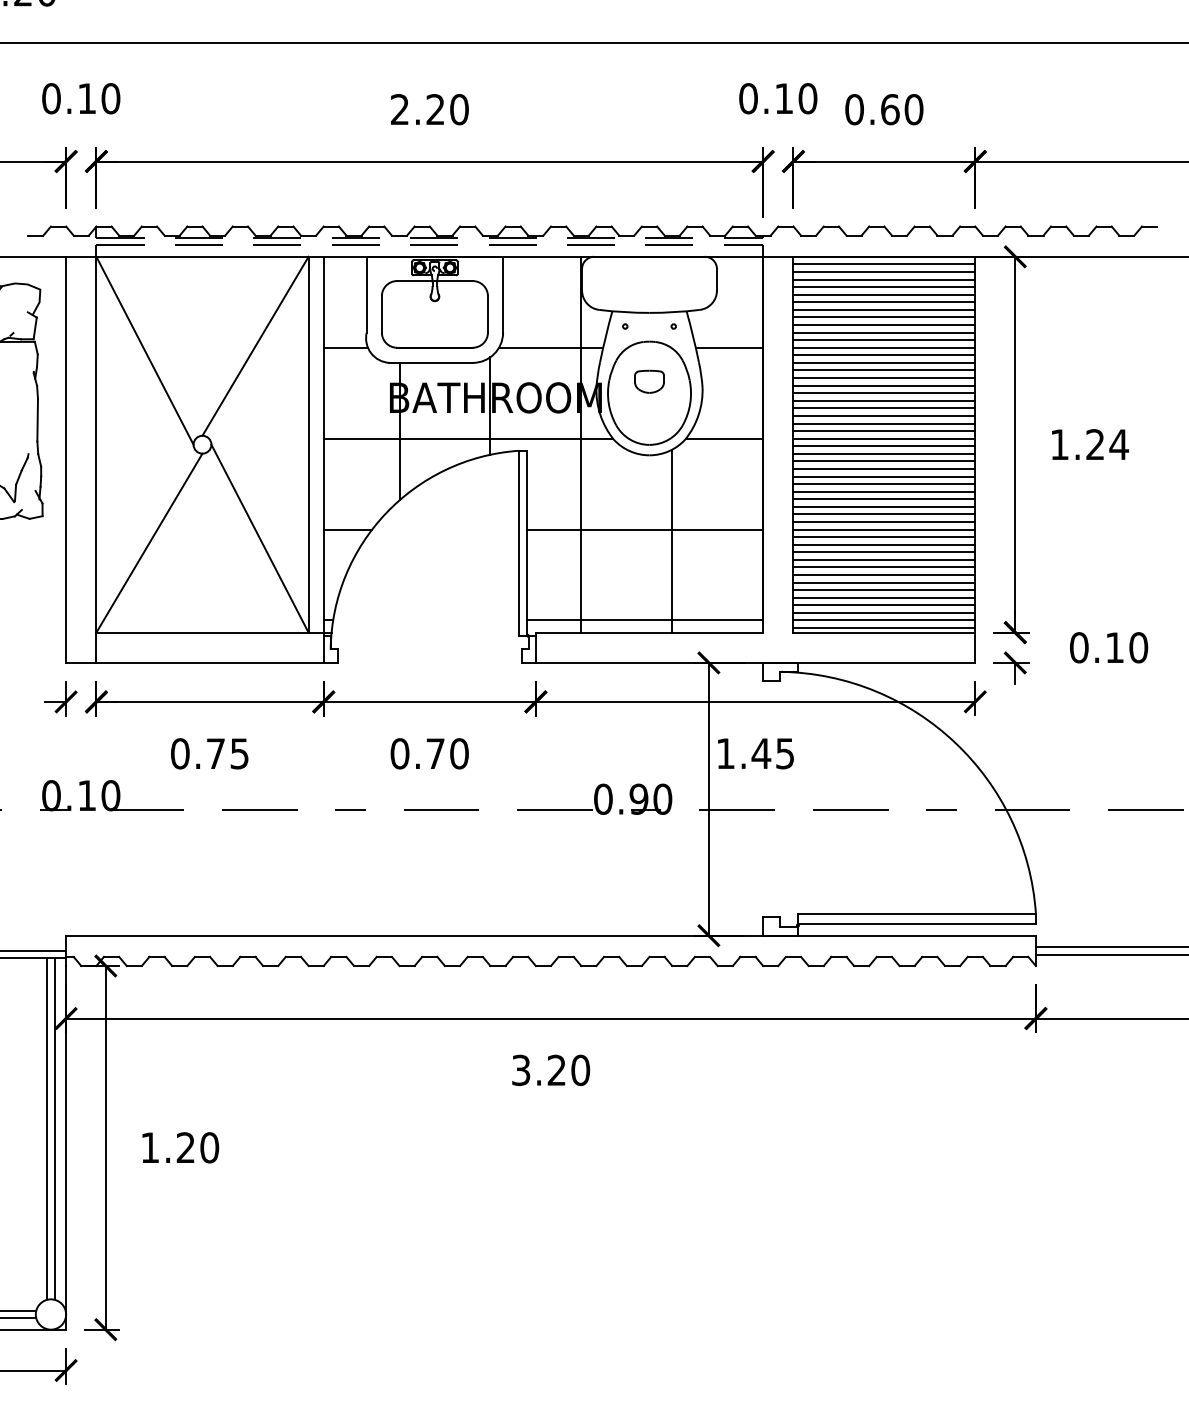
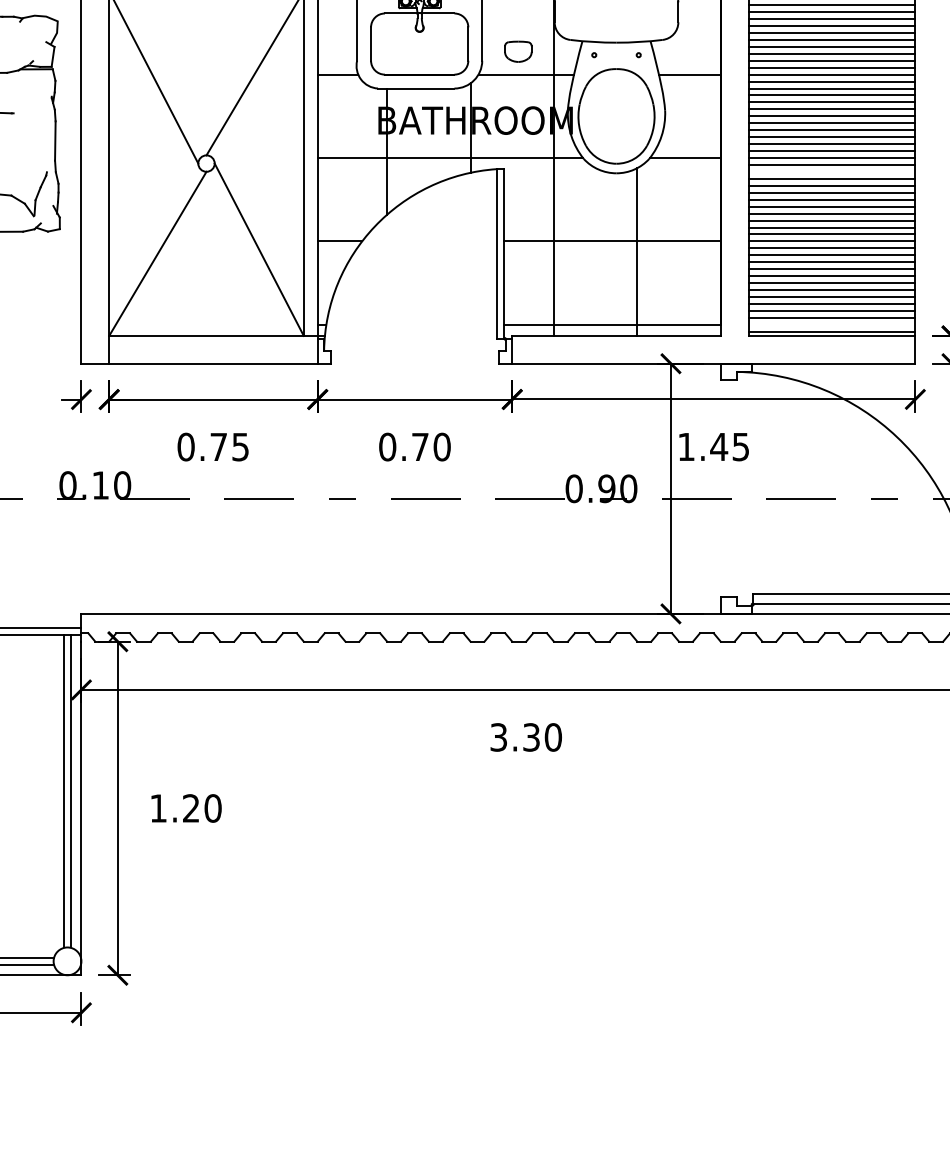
part: (649, 381) -> (518, 51), moved
line: (884, 453) -> (832, 171), removed
line: (884, 620) -> (832, 324), removed
text: (556, 1070) -> (531, 737), 3.20 -> 3.30

